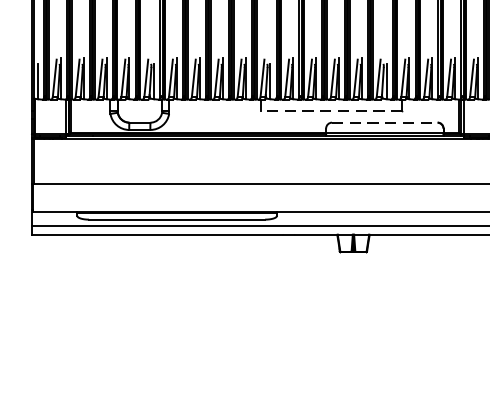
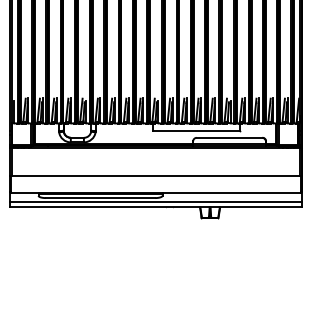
line: (331, 110) -> (196, 130), dashed -> solid
line: (384, 122) -> (229, 137), dashed -> solid

